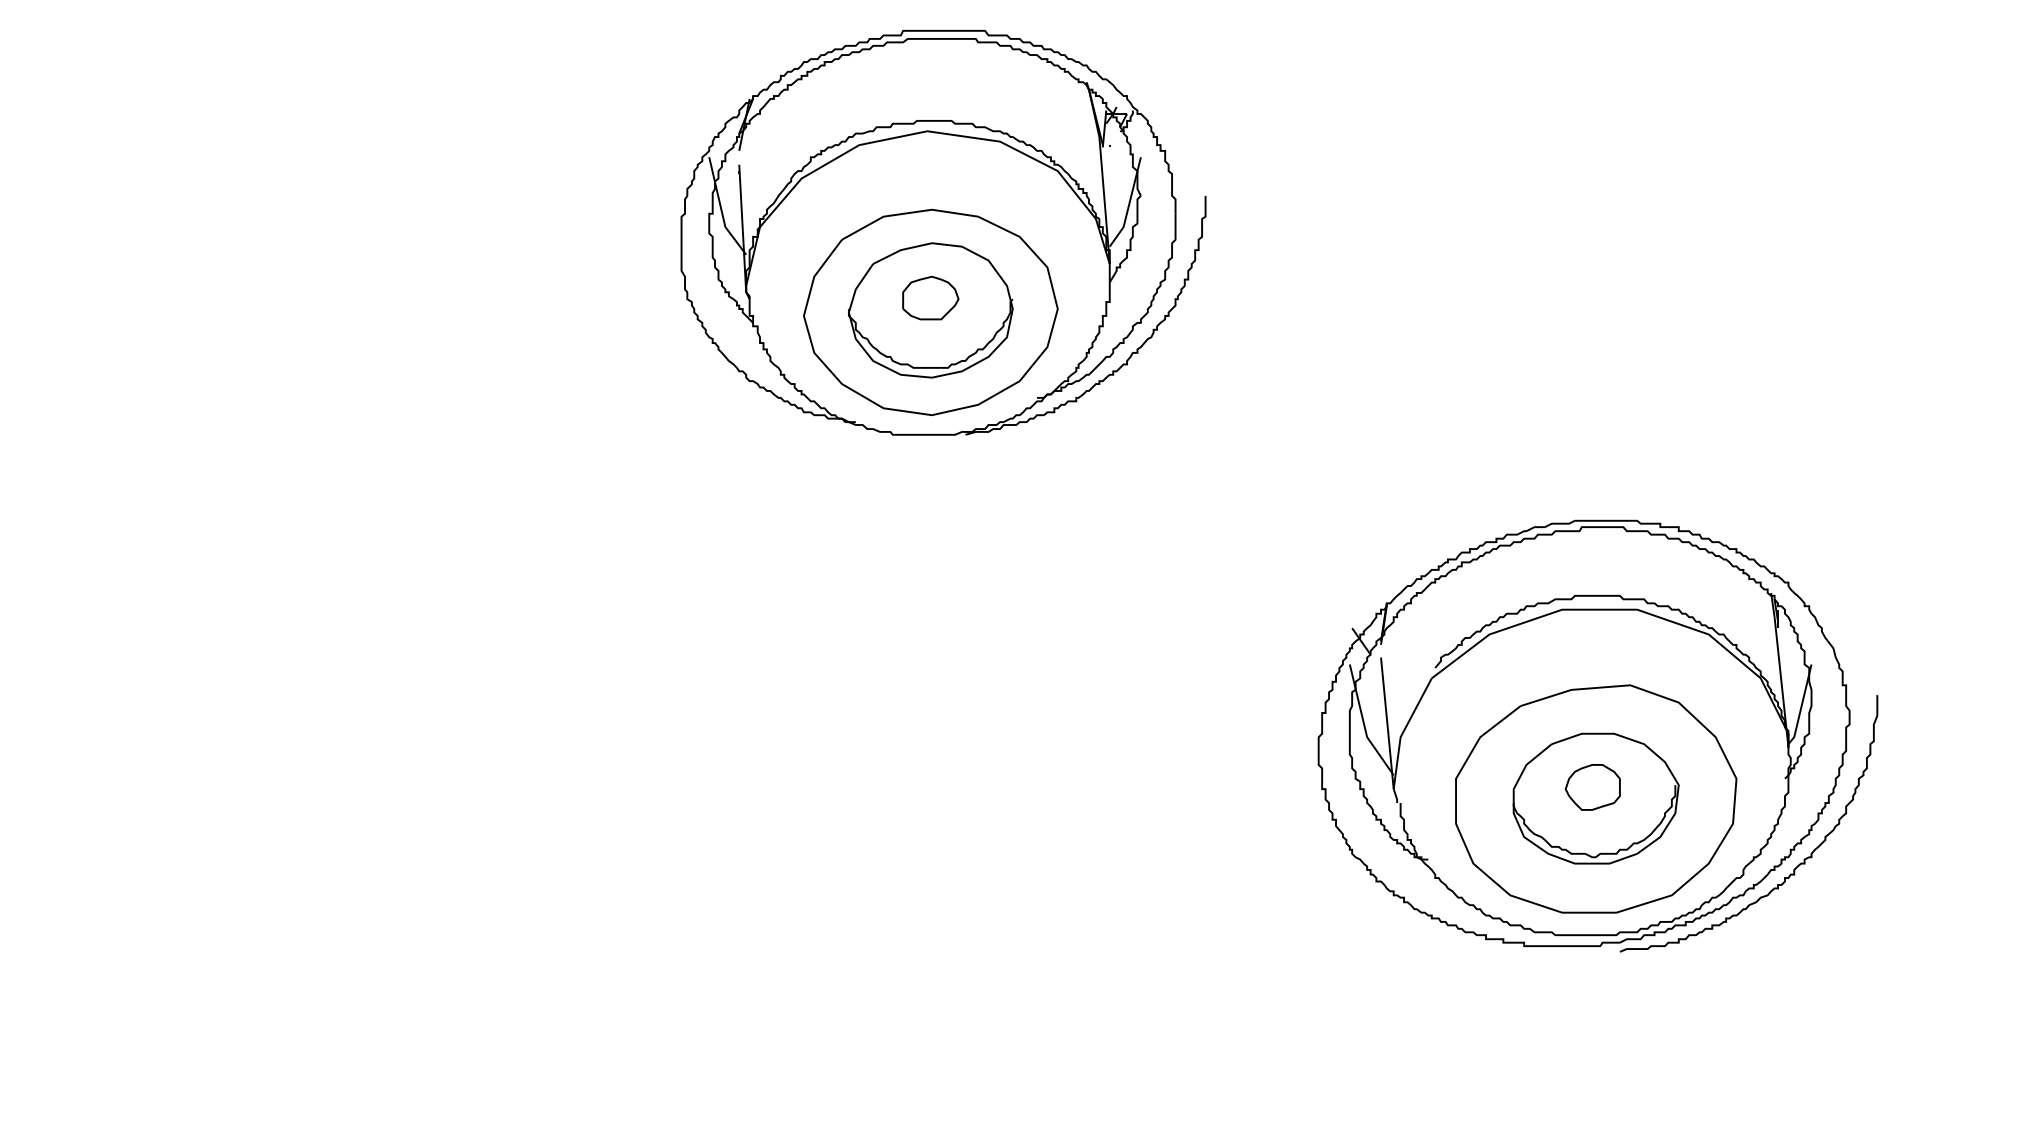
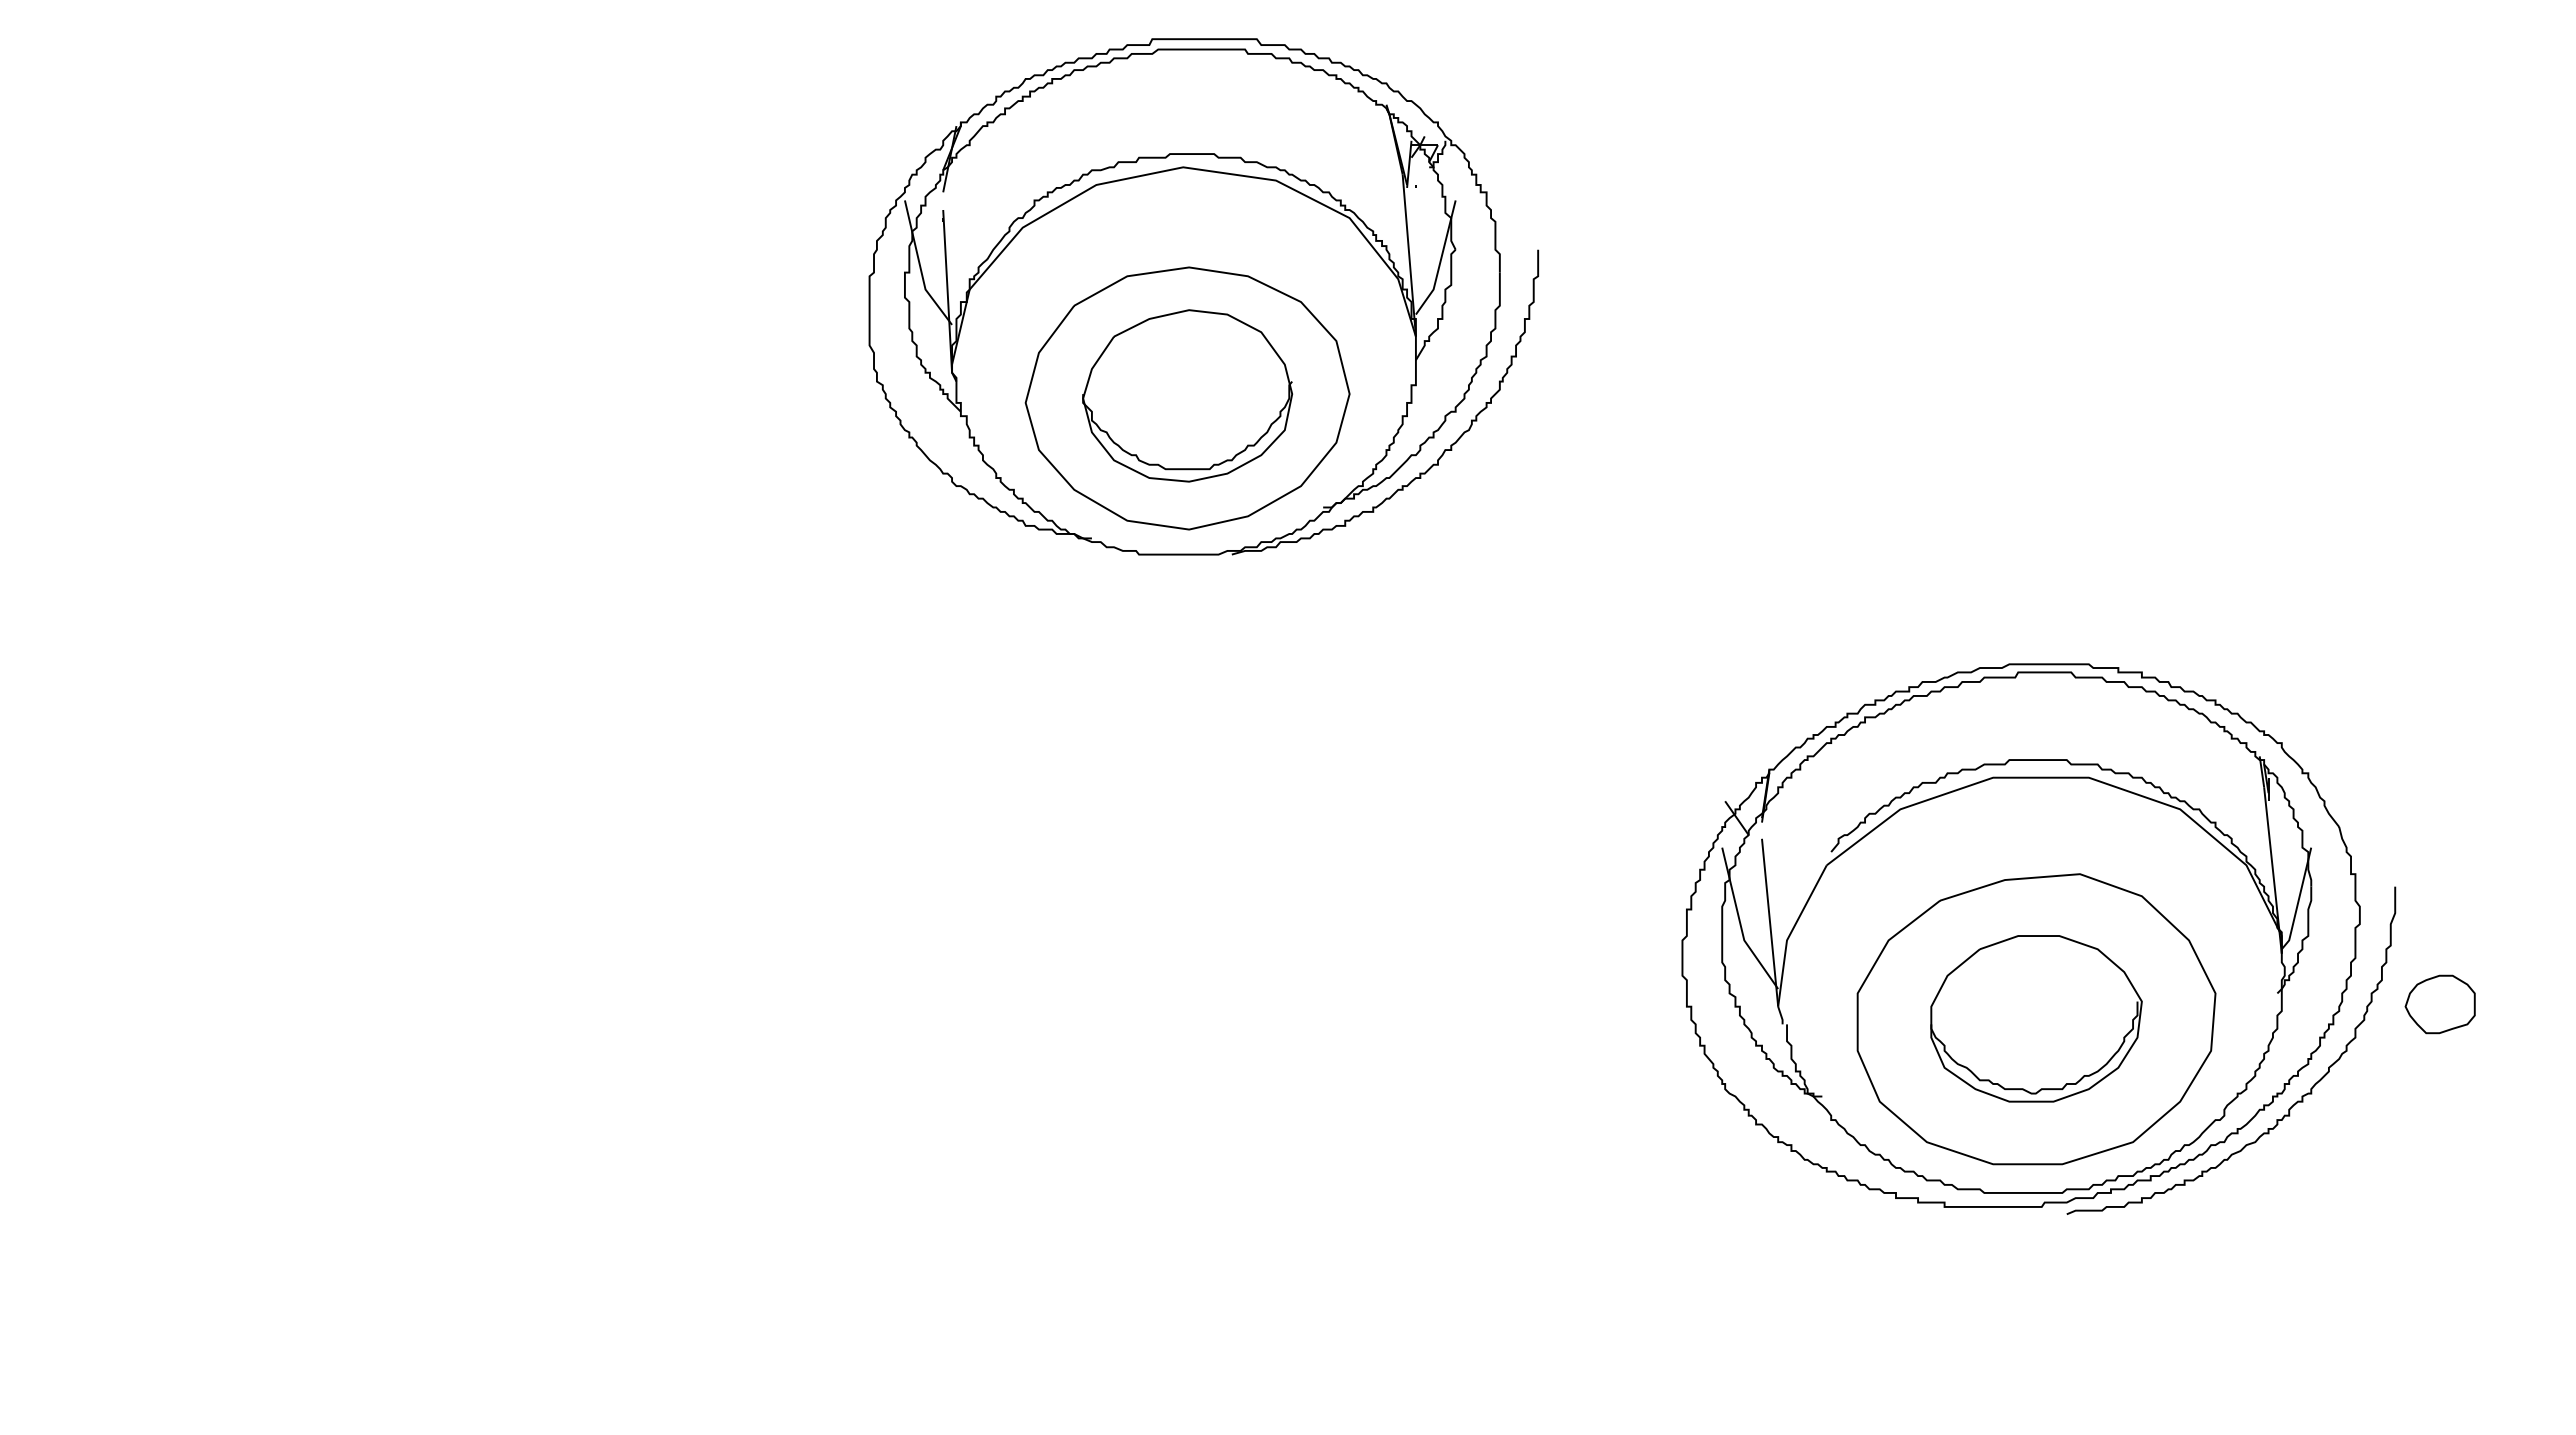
part: (930, 298) -> (1187, 380), removed
part: (1592, 787) -> (2439, 1004), moved

